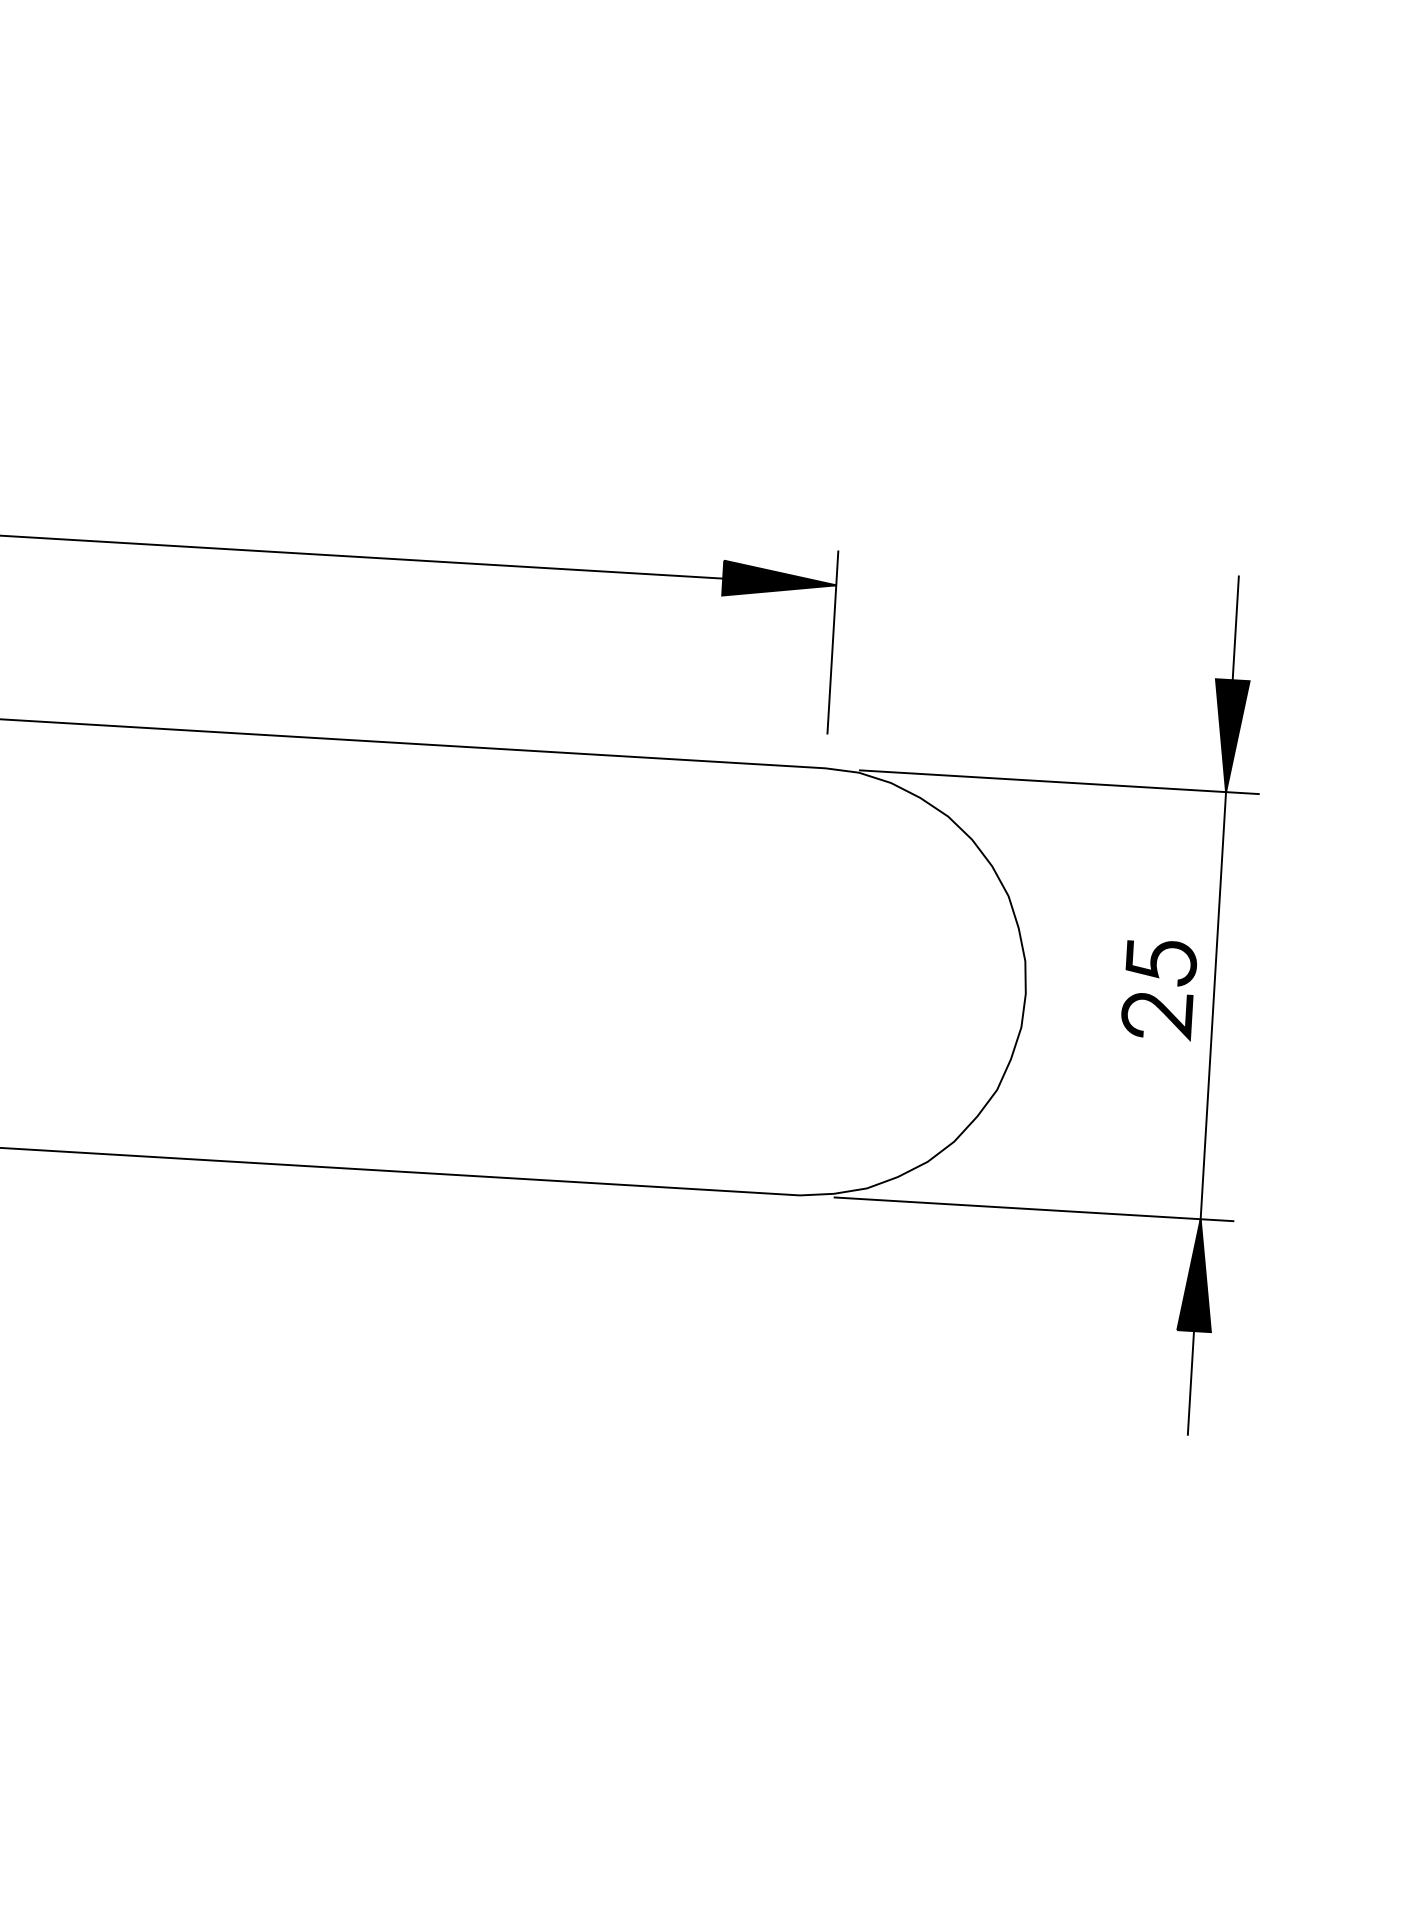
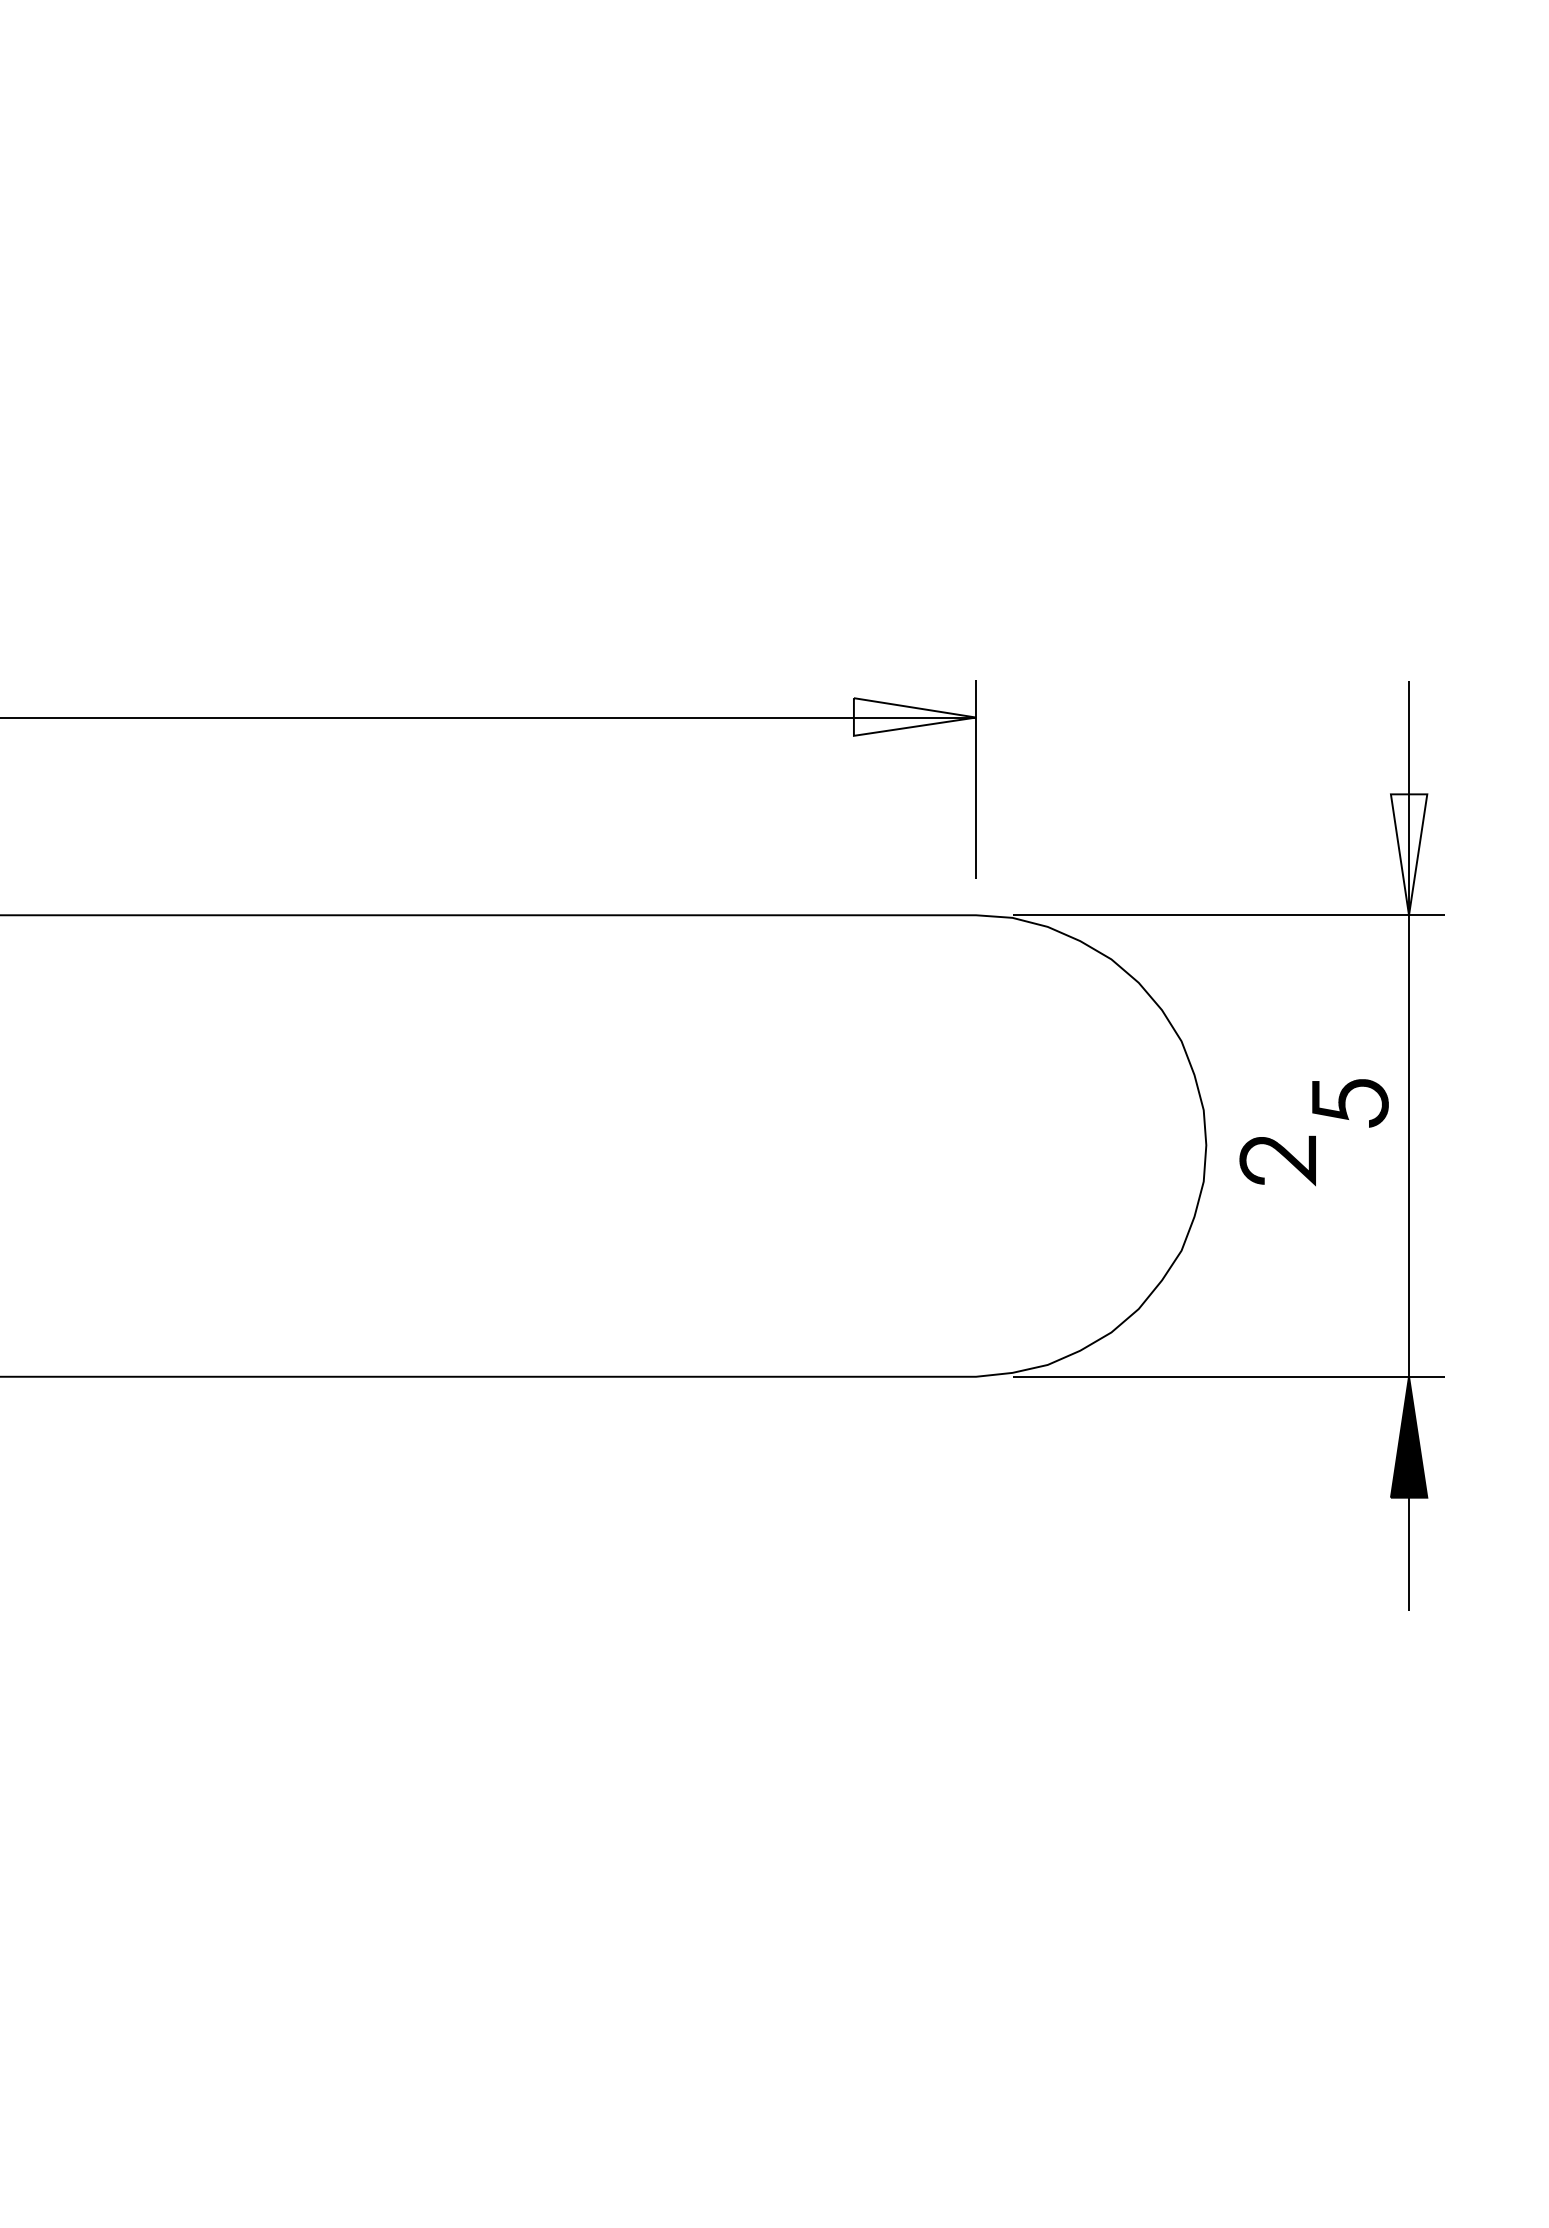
fill: (779, 580) -> (914, 716), removed
fill: (1228, 735) -> (1408, 854), removed
part: (1161, 1011) -> (1282, 1155), moved

